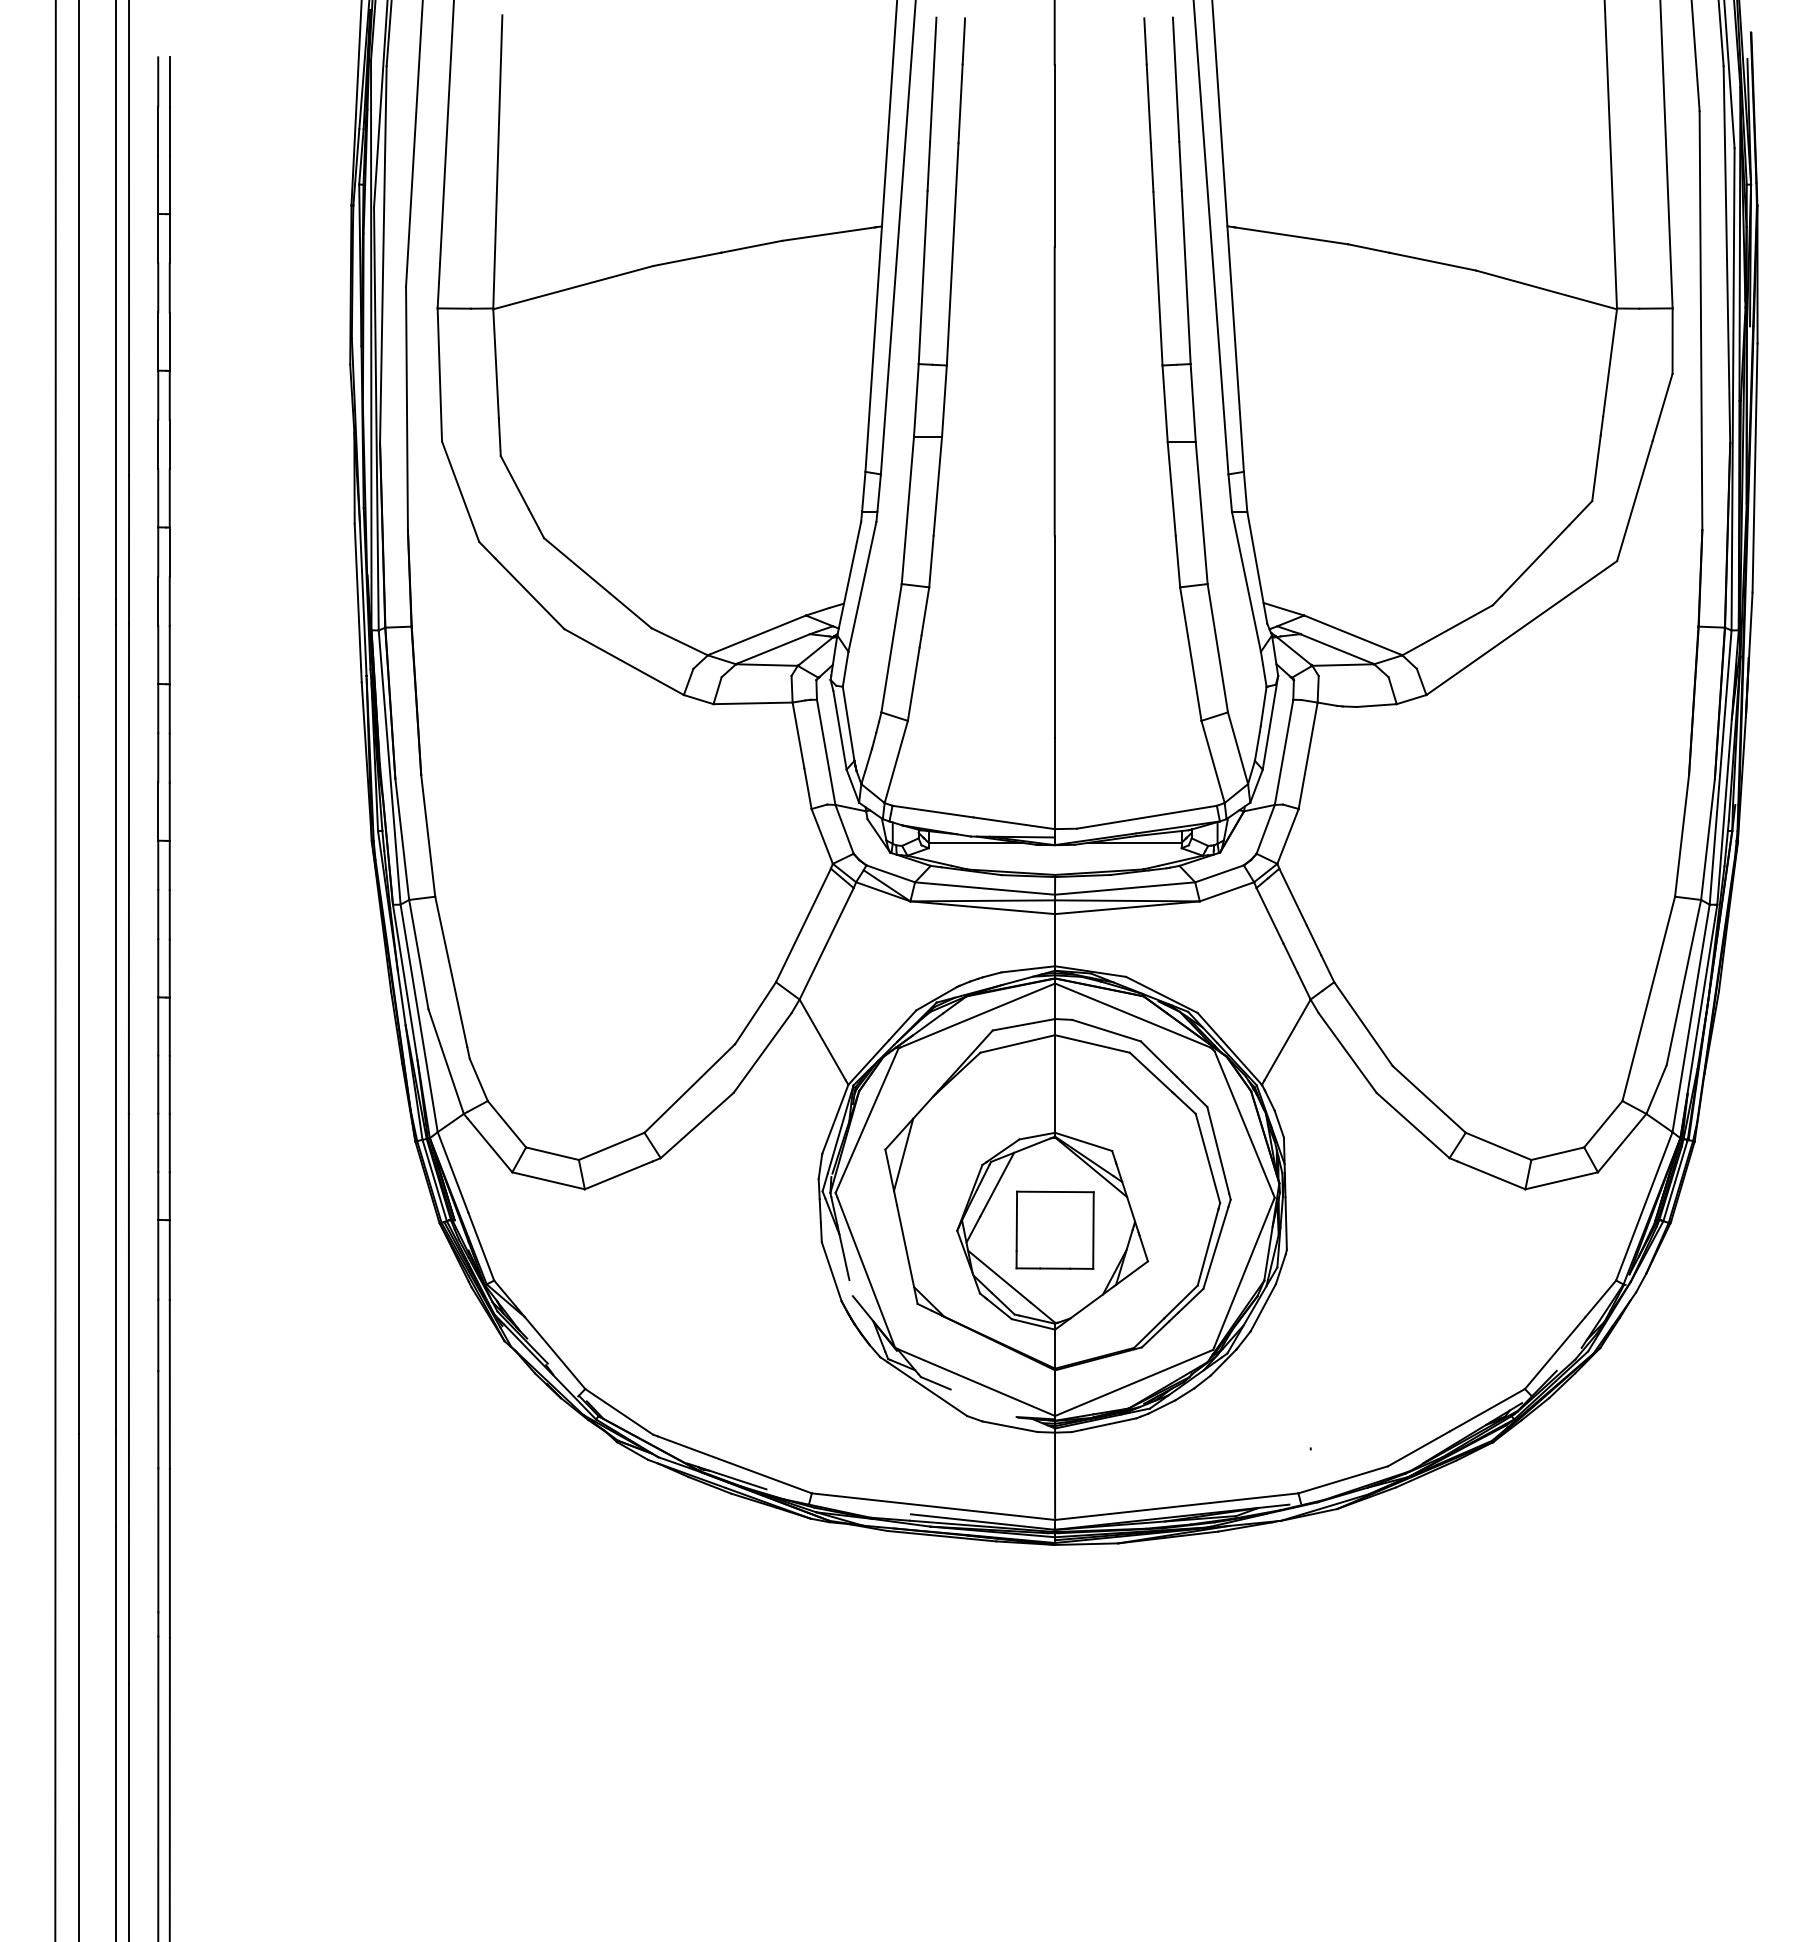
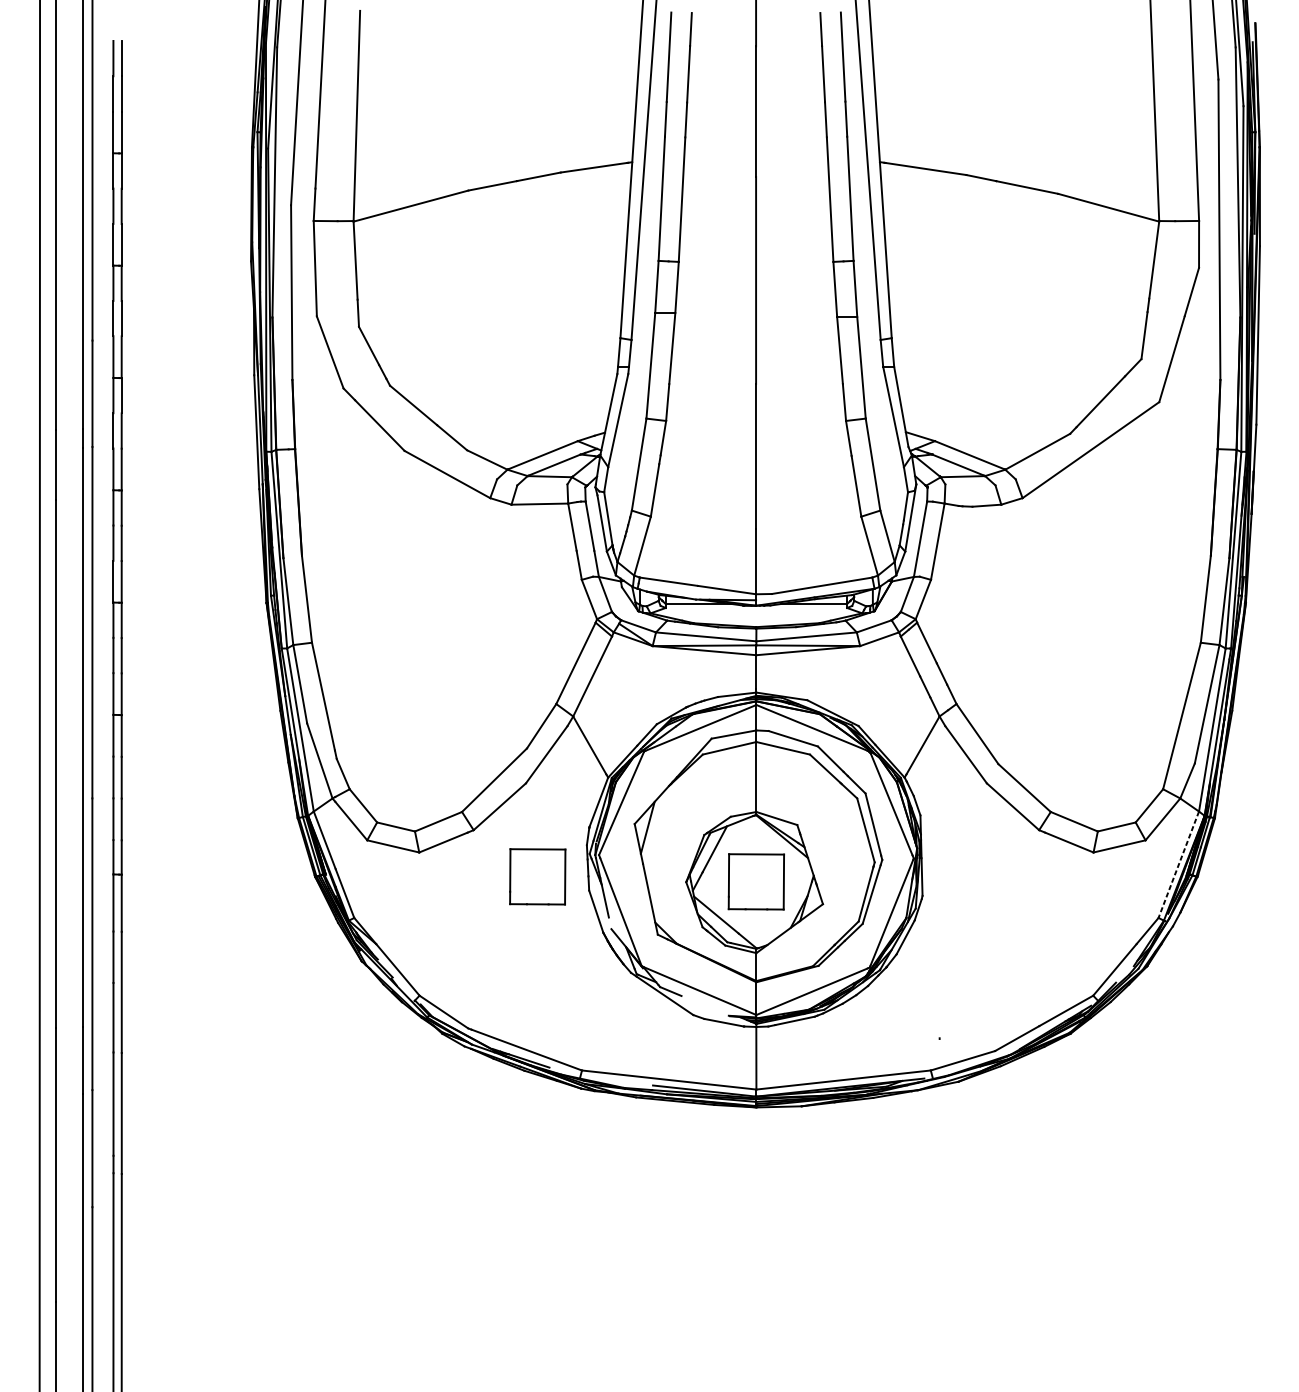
line: (1644, 1206) -> (1178, 864), solid -> dashed
part: (749, 1222) -> (537, 876), added

